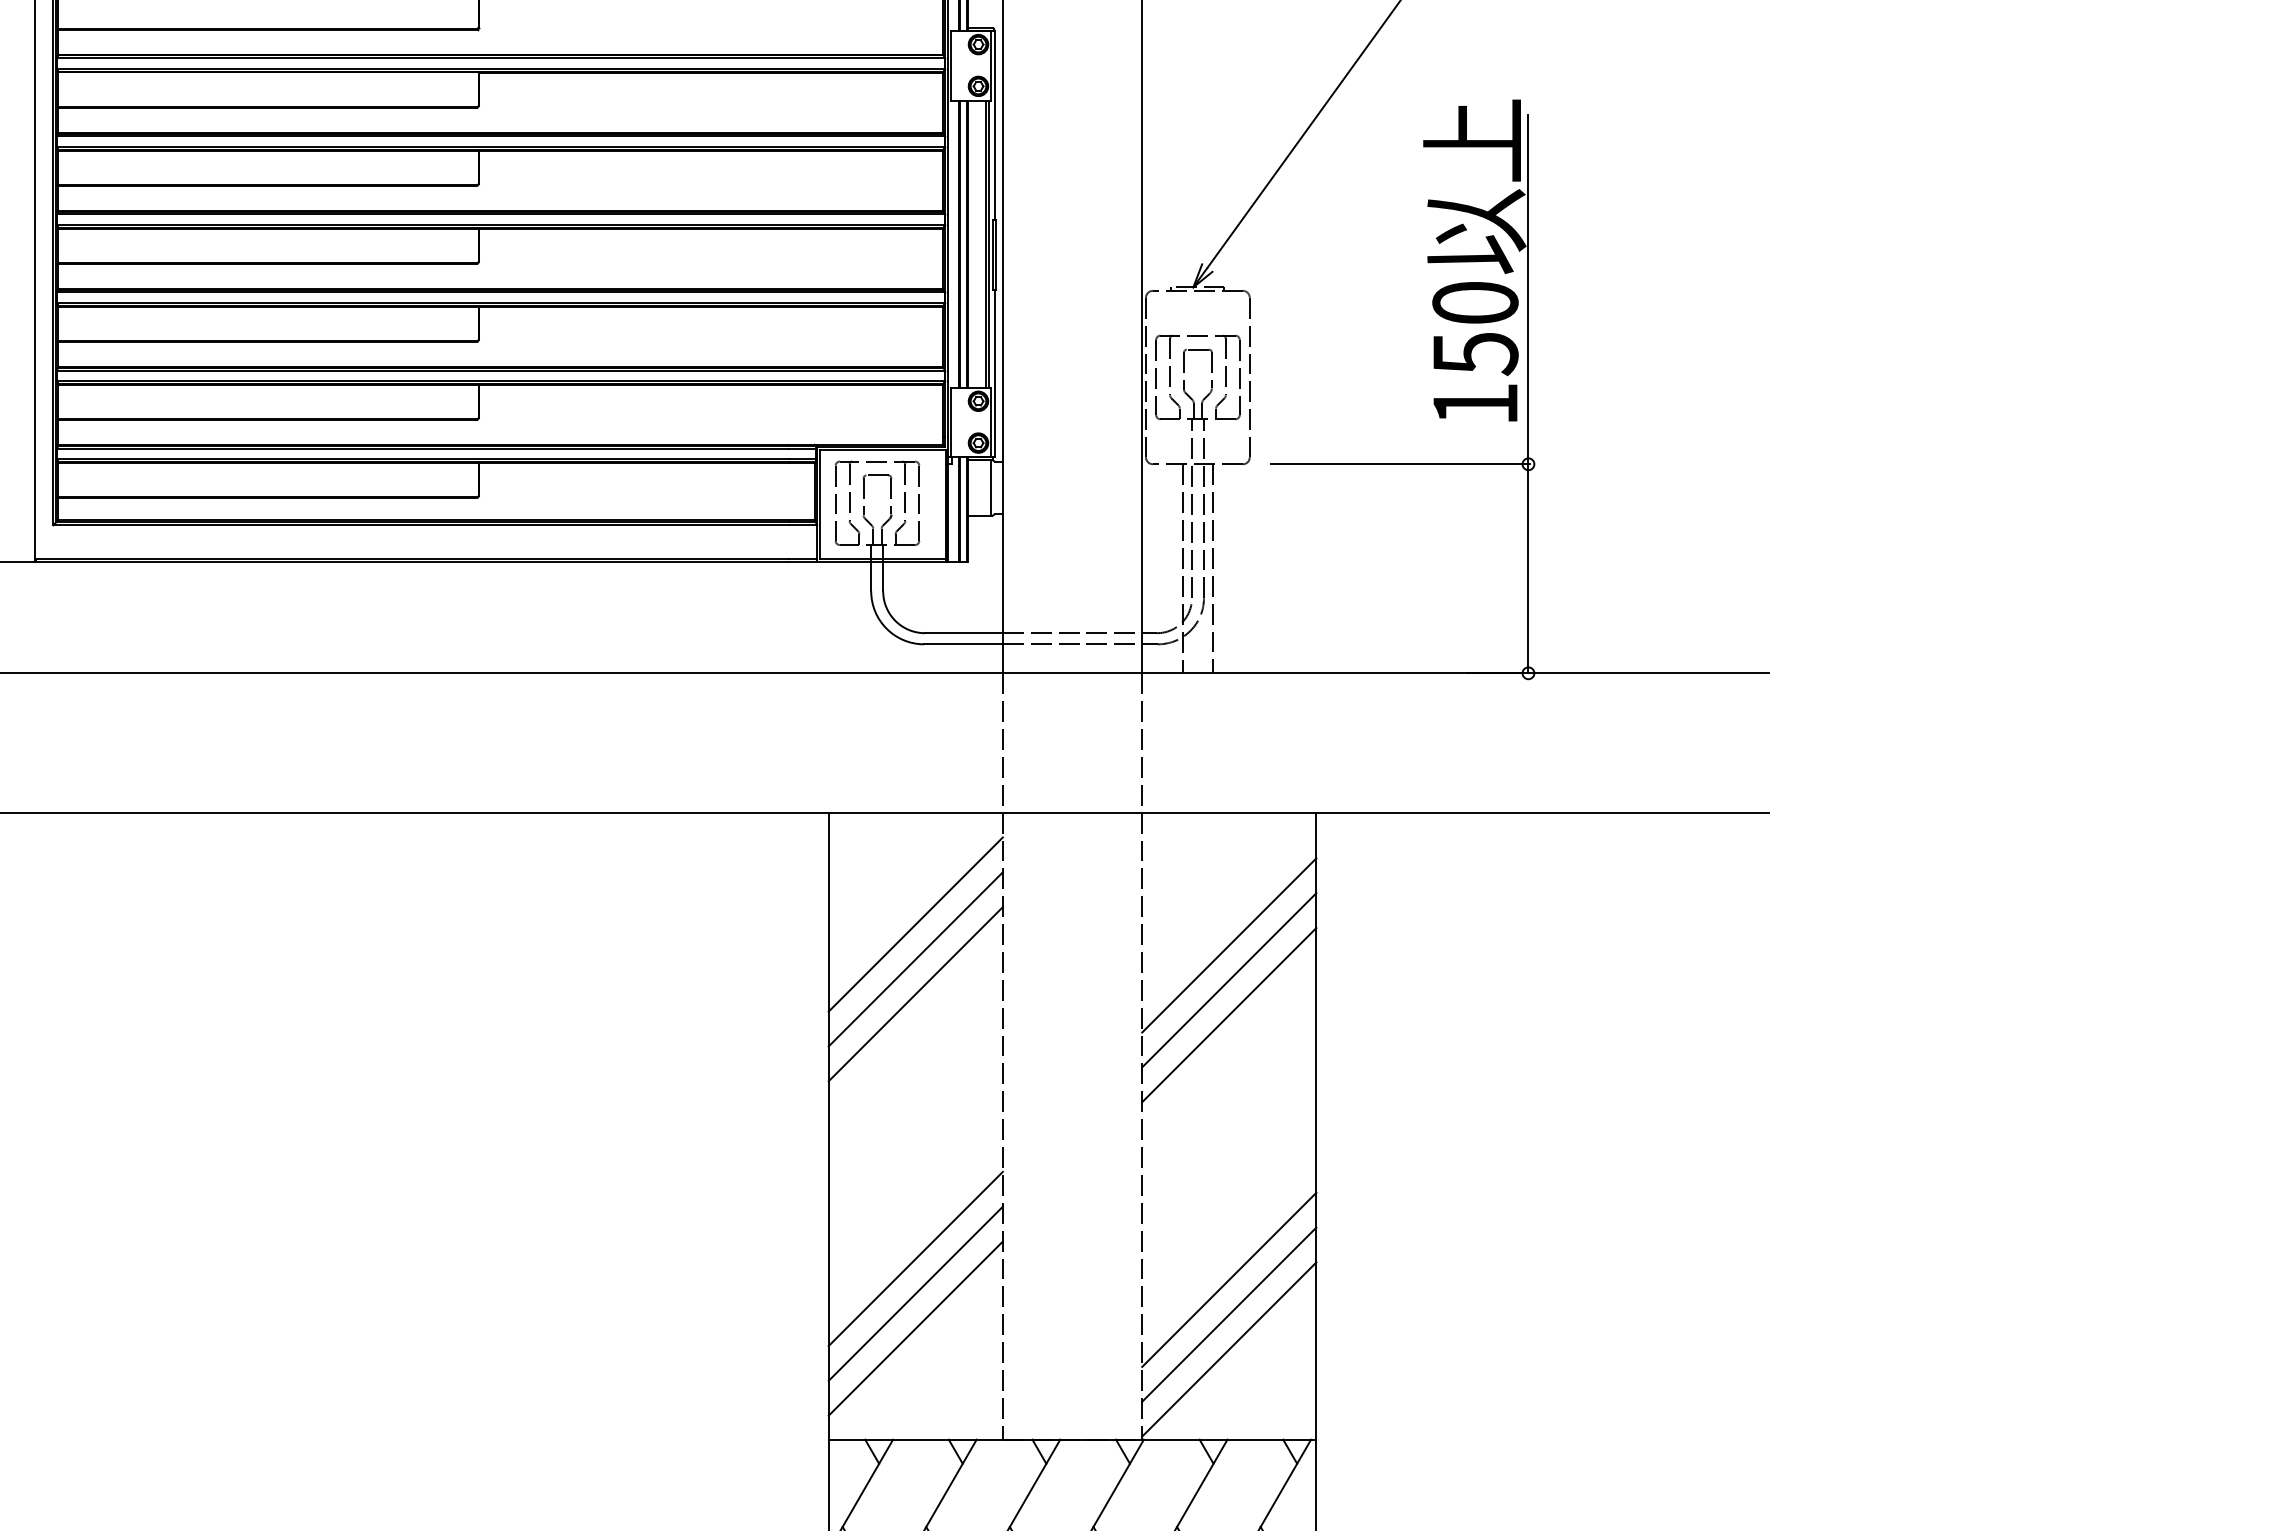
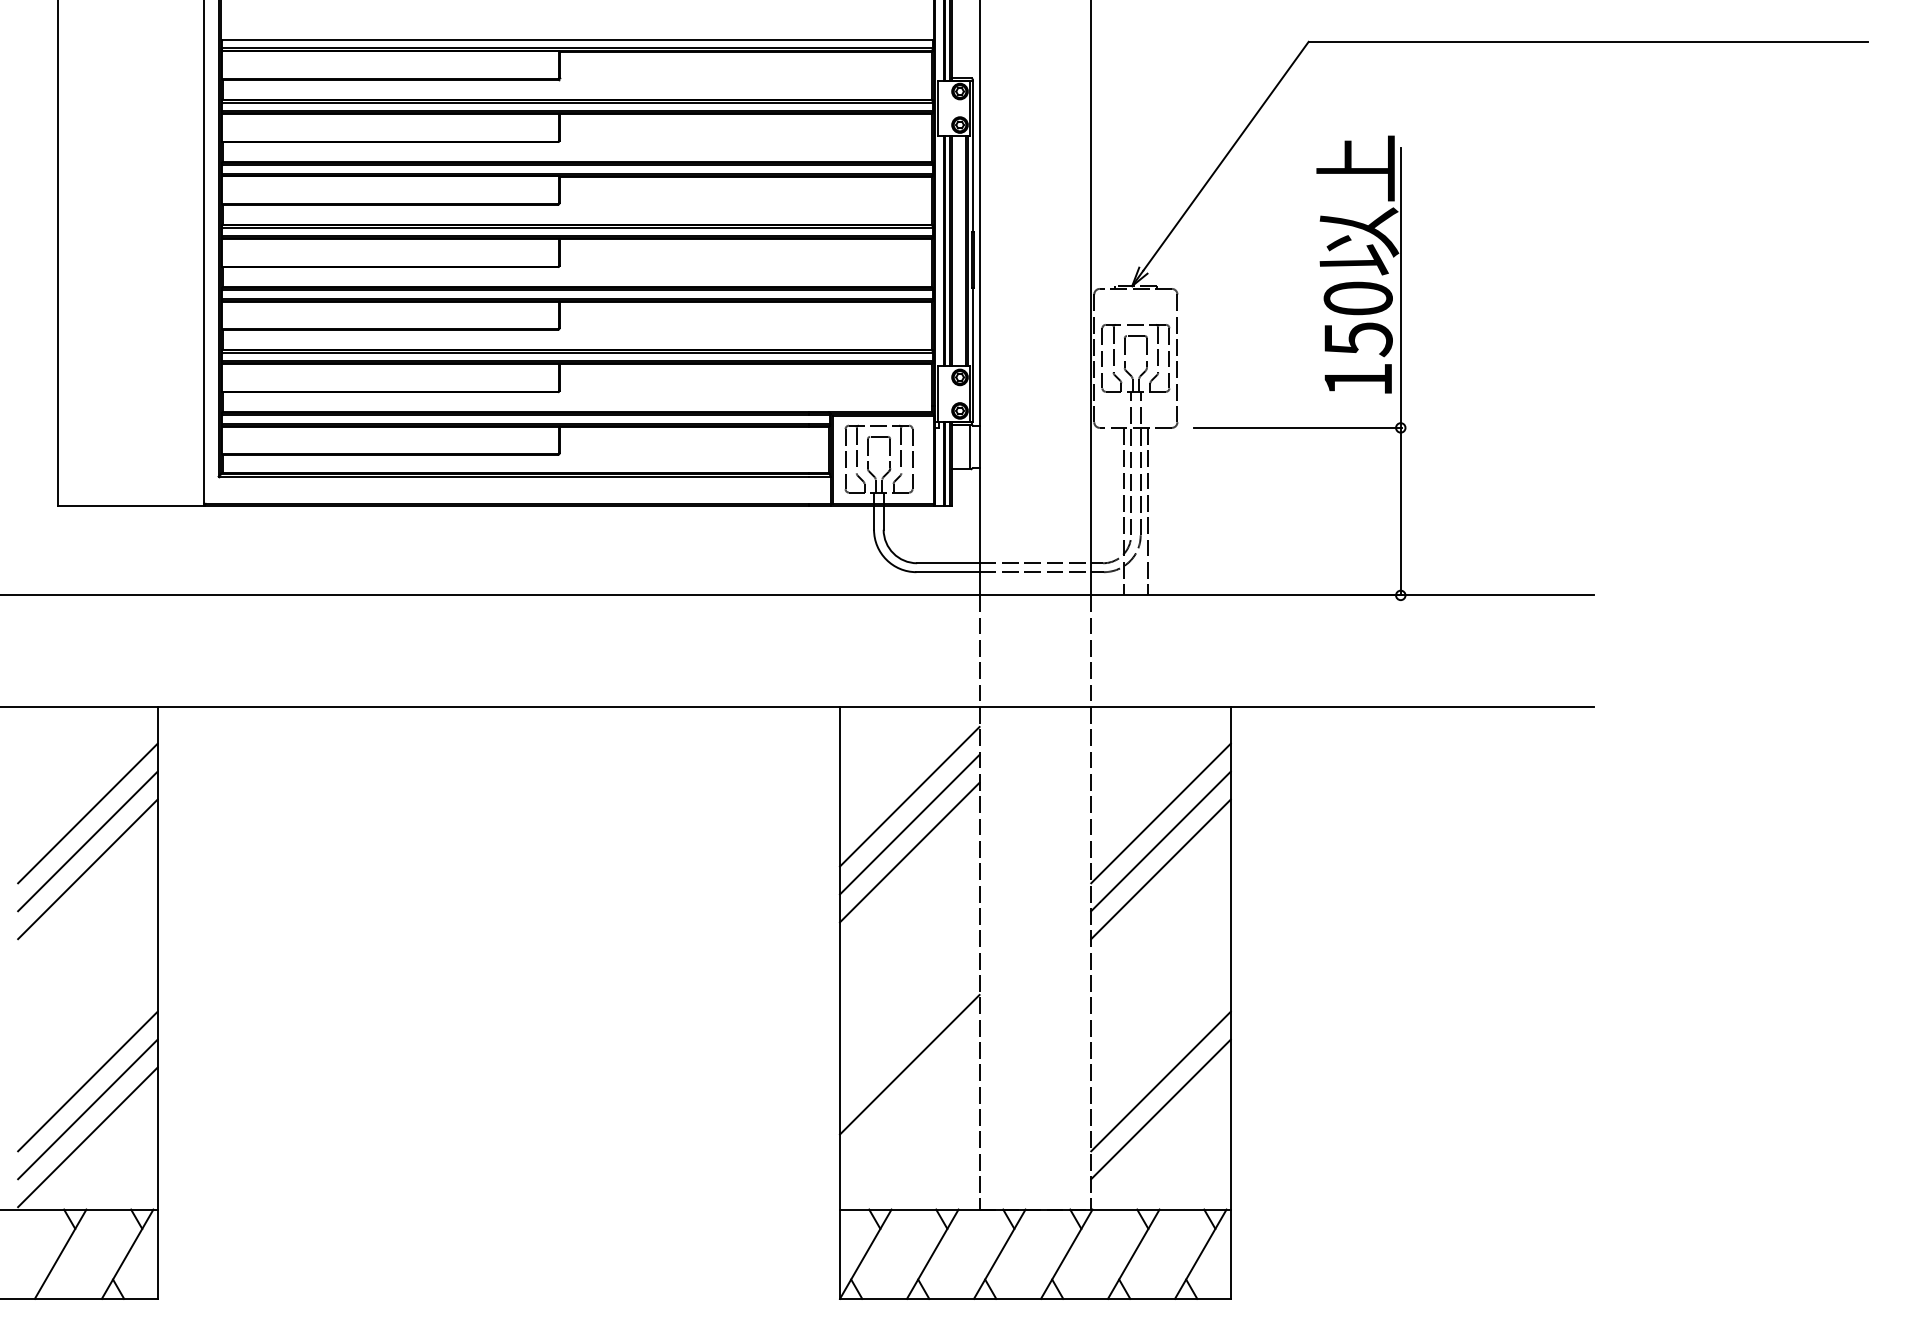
line: (915, 1293) -> (909, 1092), removed
line: (915, 1328) -> (909, 1120), removed
line: (1228, 1349) -> (1160, 1137), removed

